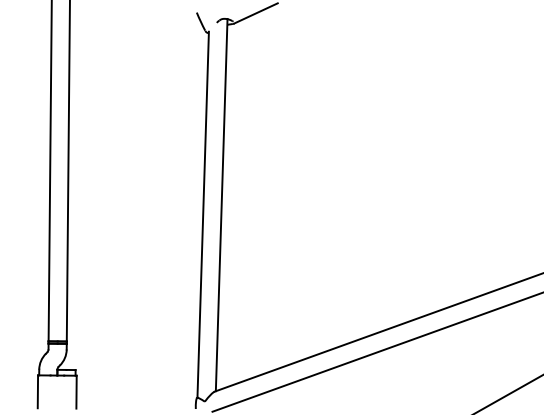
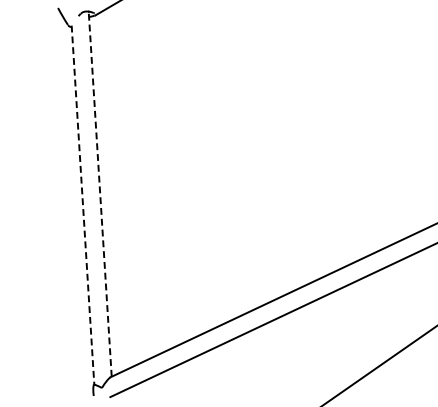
line: (221, 204) -> (99, 193), solid -> dashed
line: (203, 215) -> (83, 205), solid -> dashed

